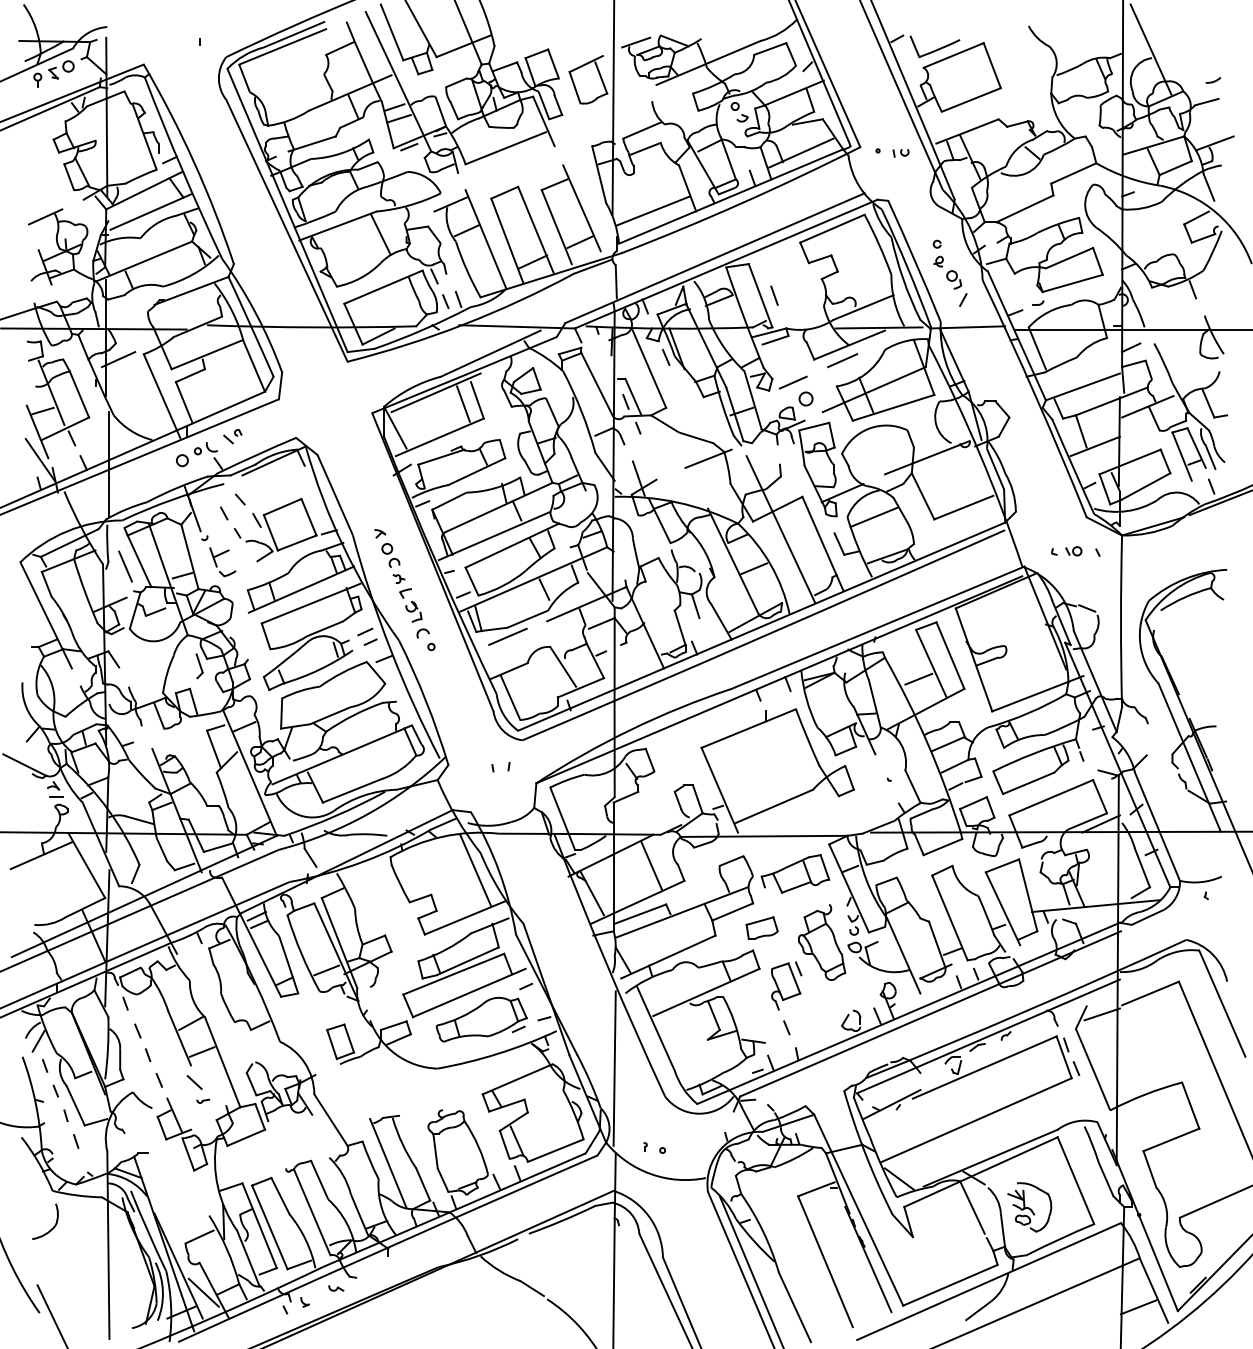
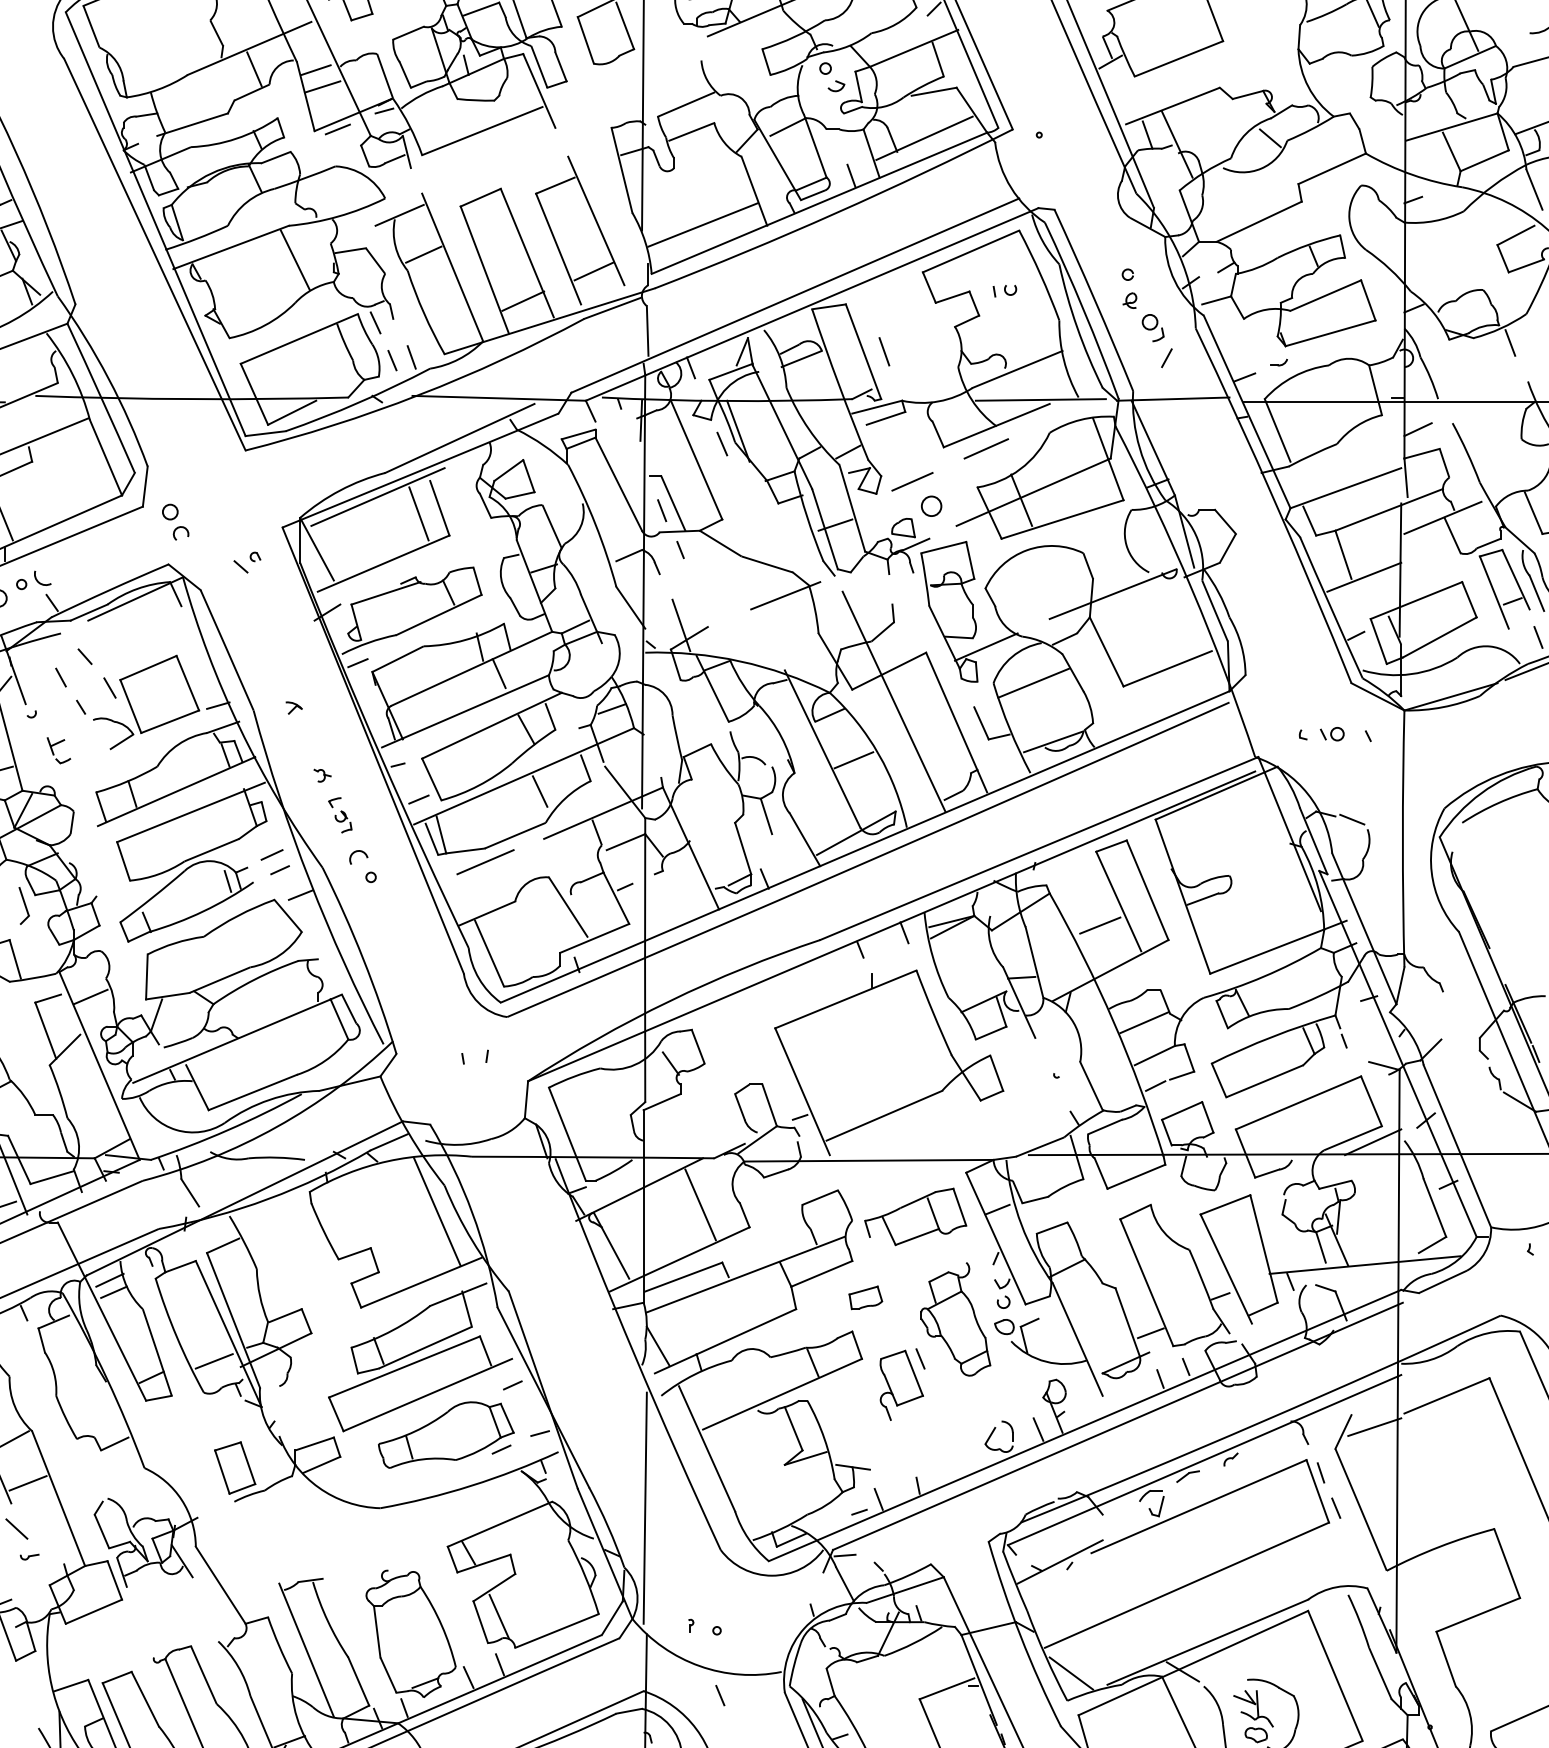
part: (900, 153) -> (1004, 291), moved
part: (232, 436) -> (246, 562), moved
part: (390, 555) -> (175, 521), moved
part: (222, 562) -> (58, 750), size x0.6
part: (410, 605) -> (339, 815), size x0.7
part: (761, 927) -> (864, 1297), size x0.7
line: (786, 1027) -> (719, 1695), moved

